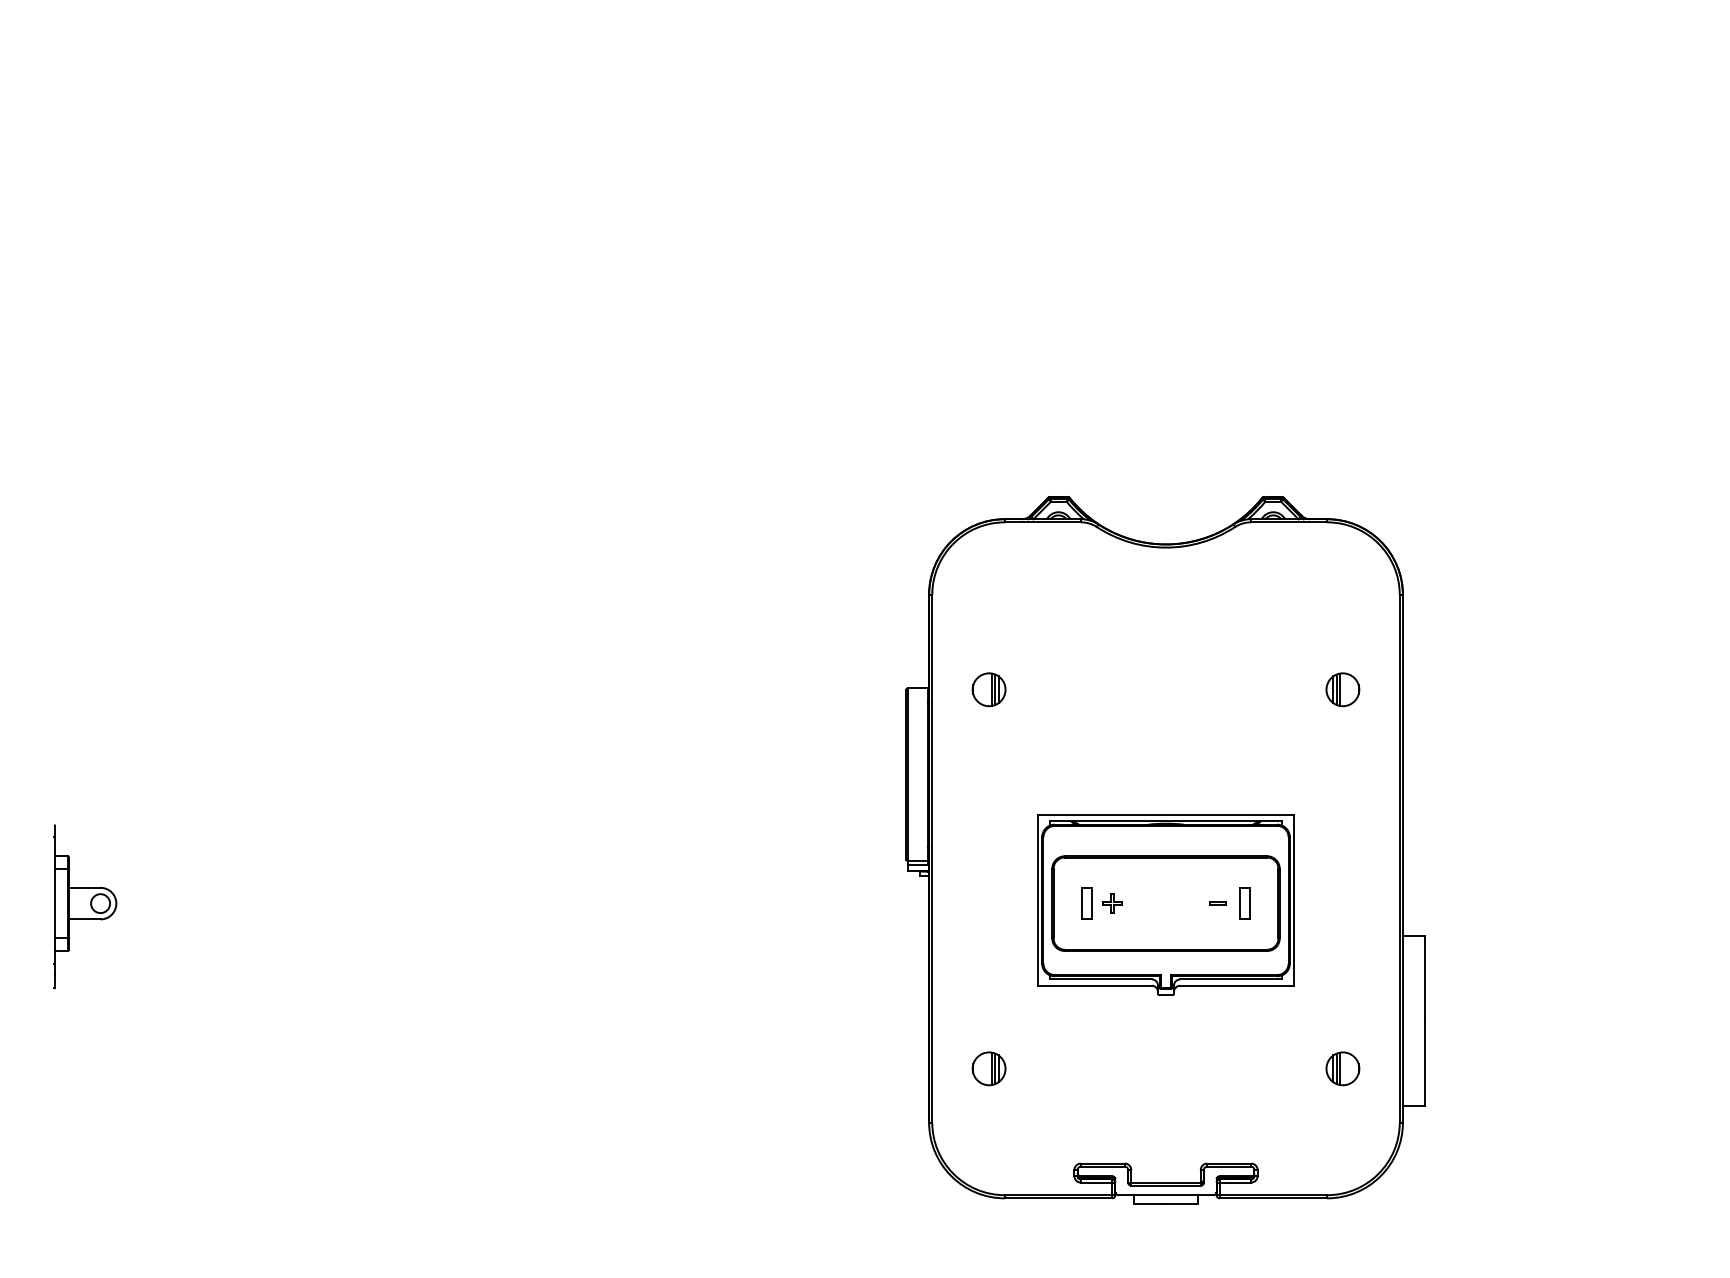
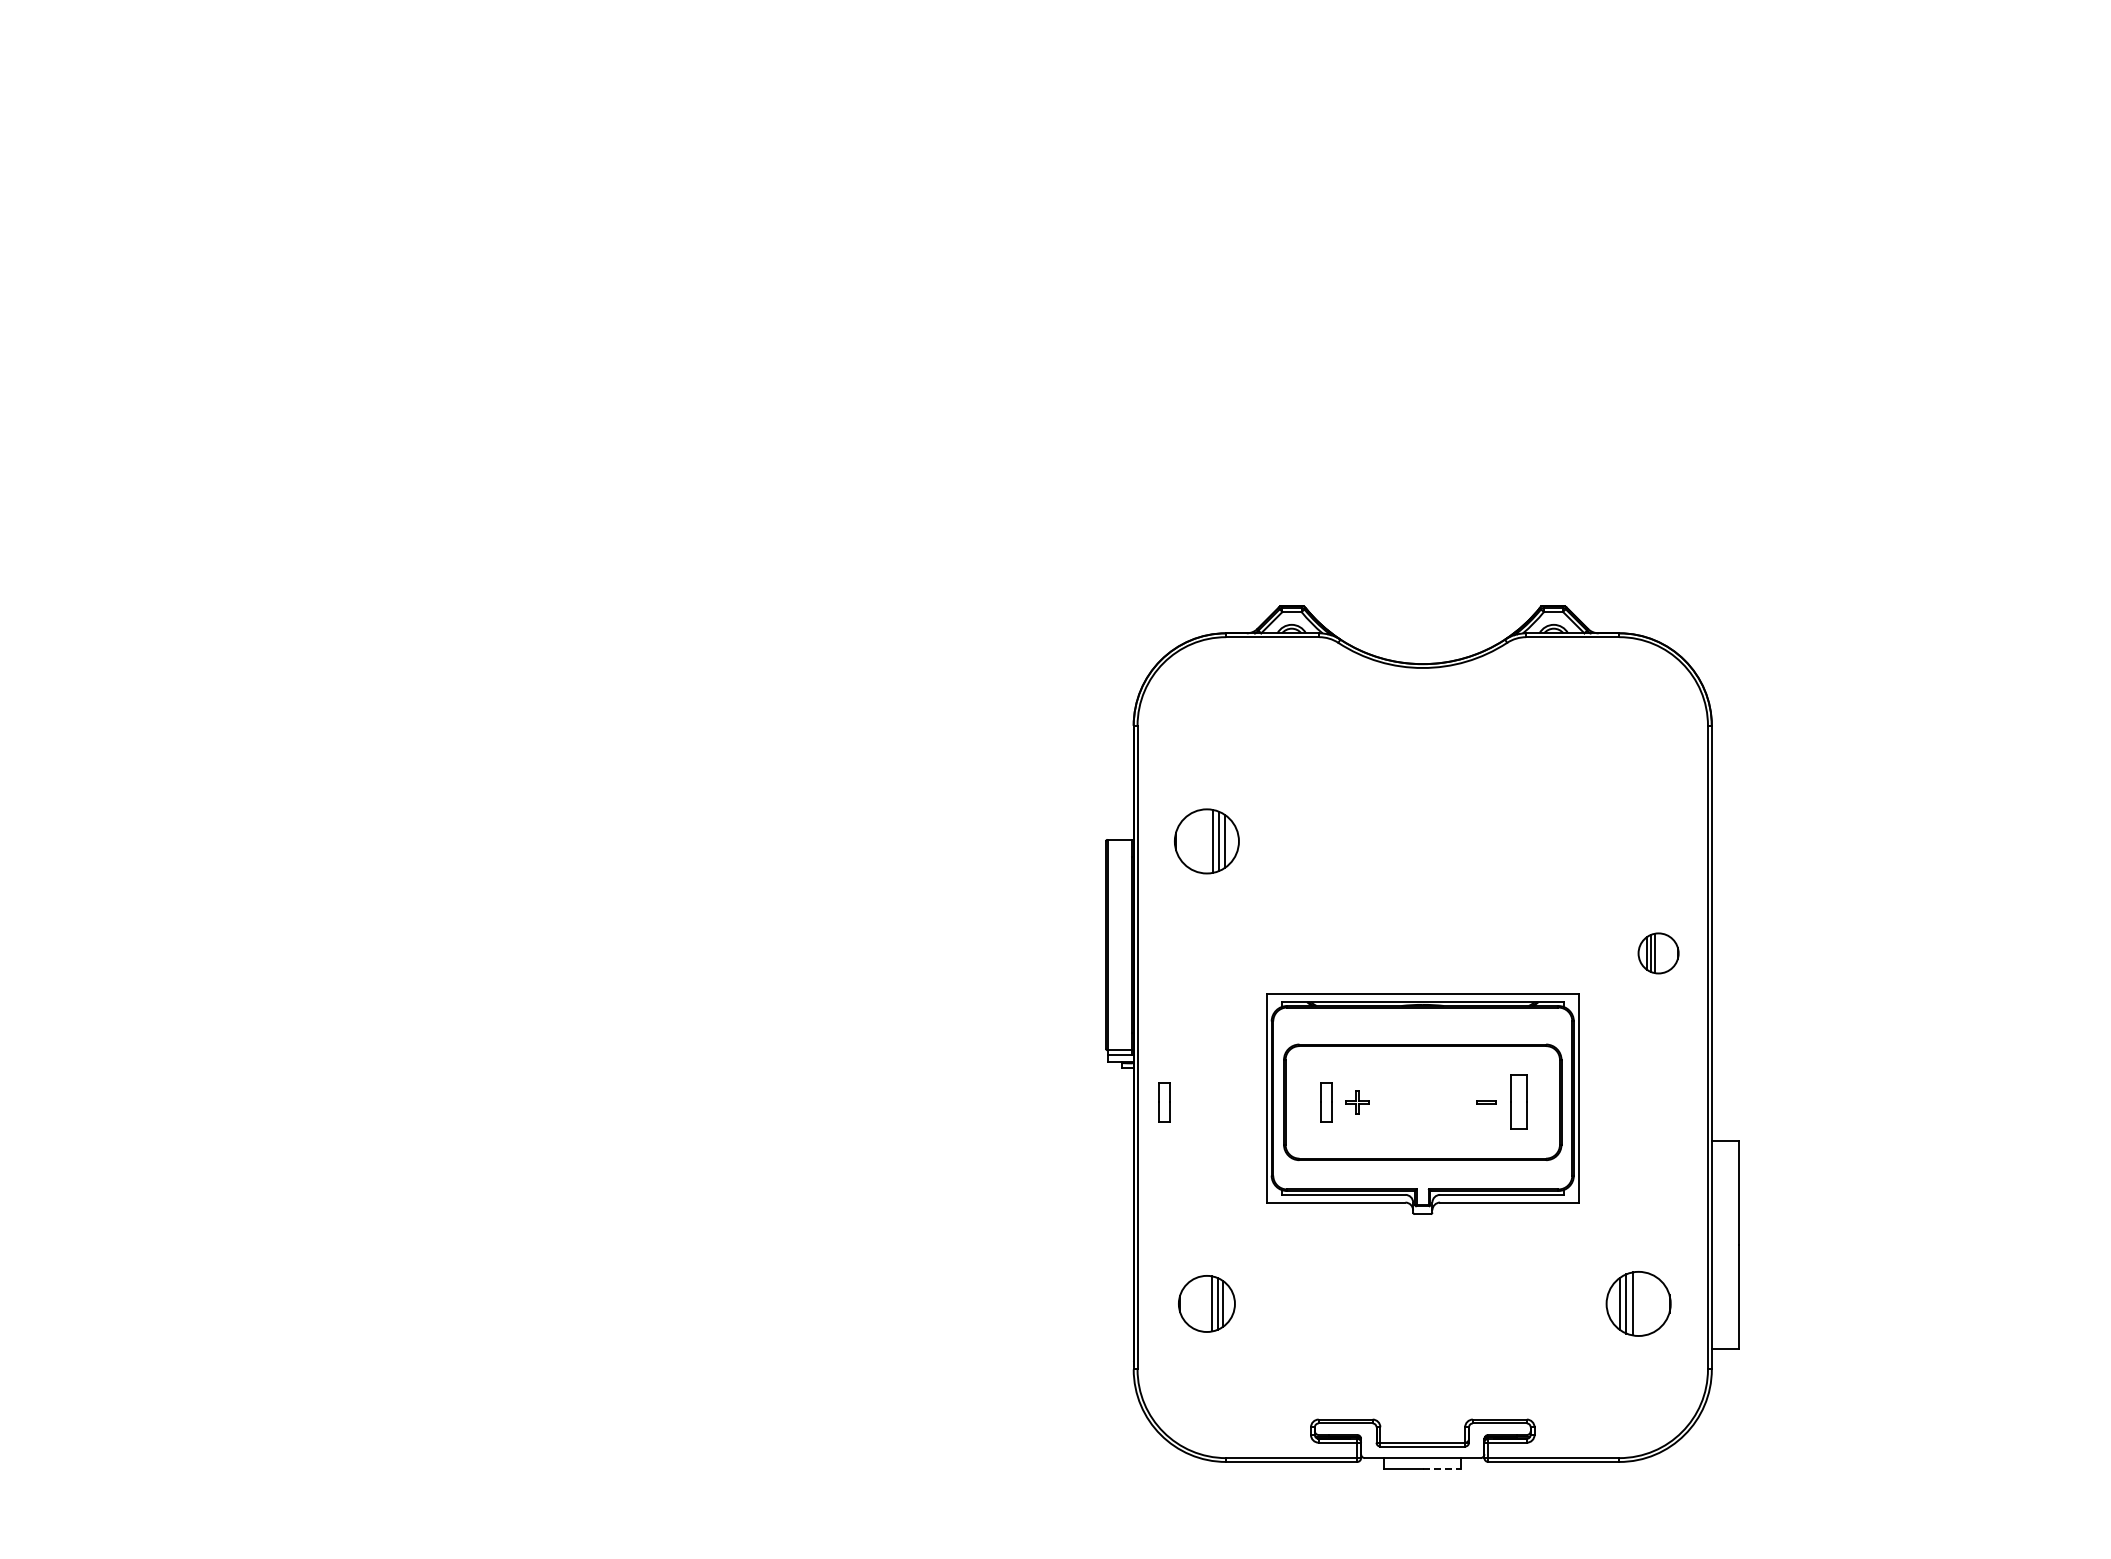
part: (988, 689) -> (1206, 841), size x1.6
part: (1342, 689) -> (1658, 953), moved
part: (954, 903) -> (1164, 1102), added
part: (1244, 903) -> (1518, 1102), size x1.4
part: (85, 906) -> (104, 1105), removed
part: (988, 1068) -> (1206, 1303), size x1.4
part: (1342, 1068) -> (1638, 1303), size x1.6
line: (1182, 1203) -> (1442, 1468), solid -> dashed

